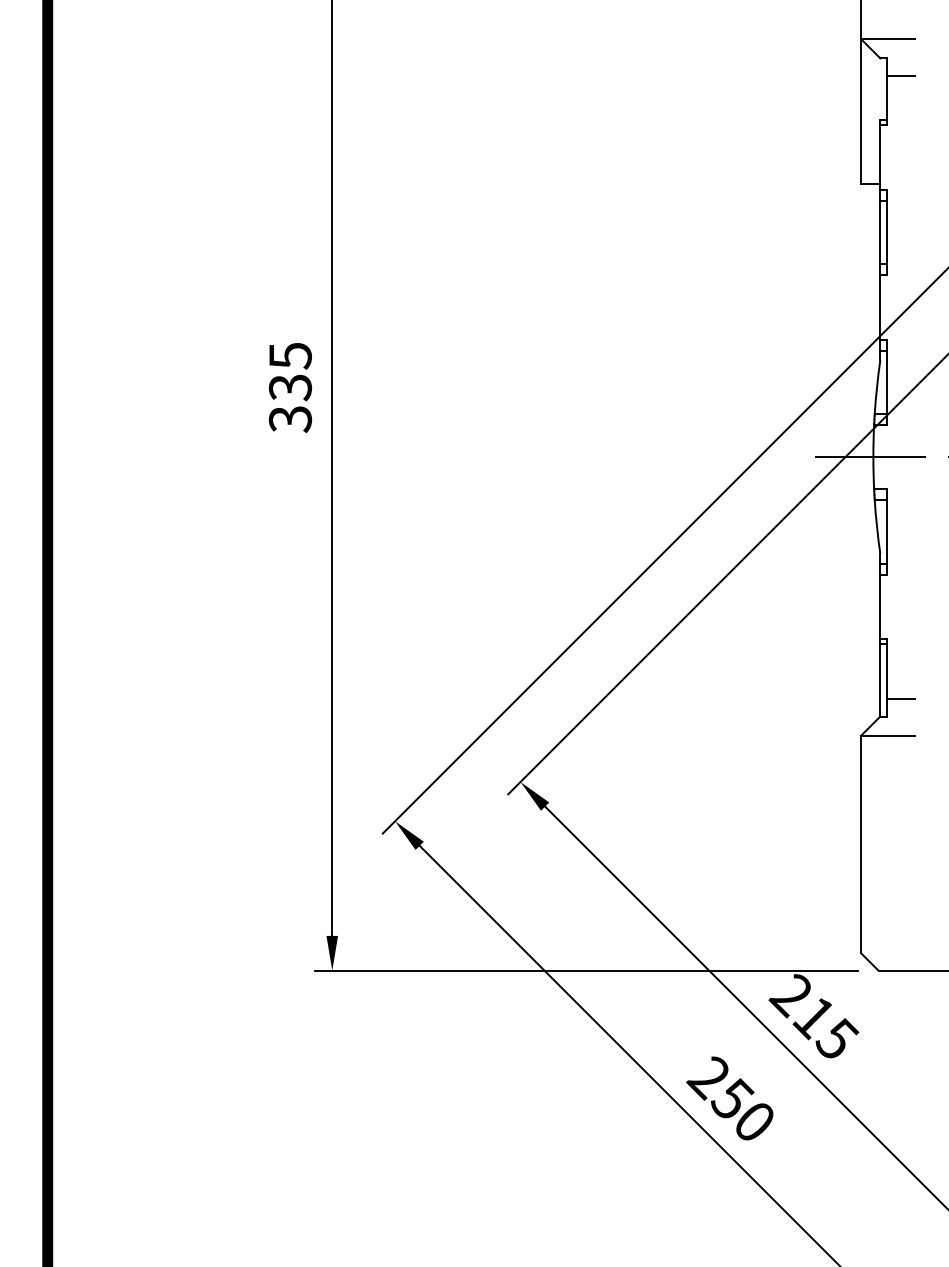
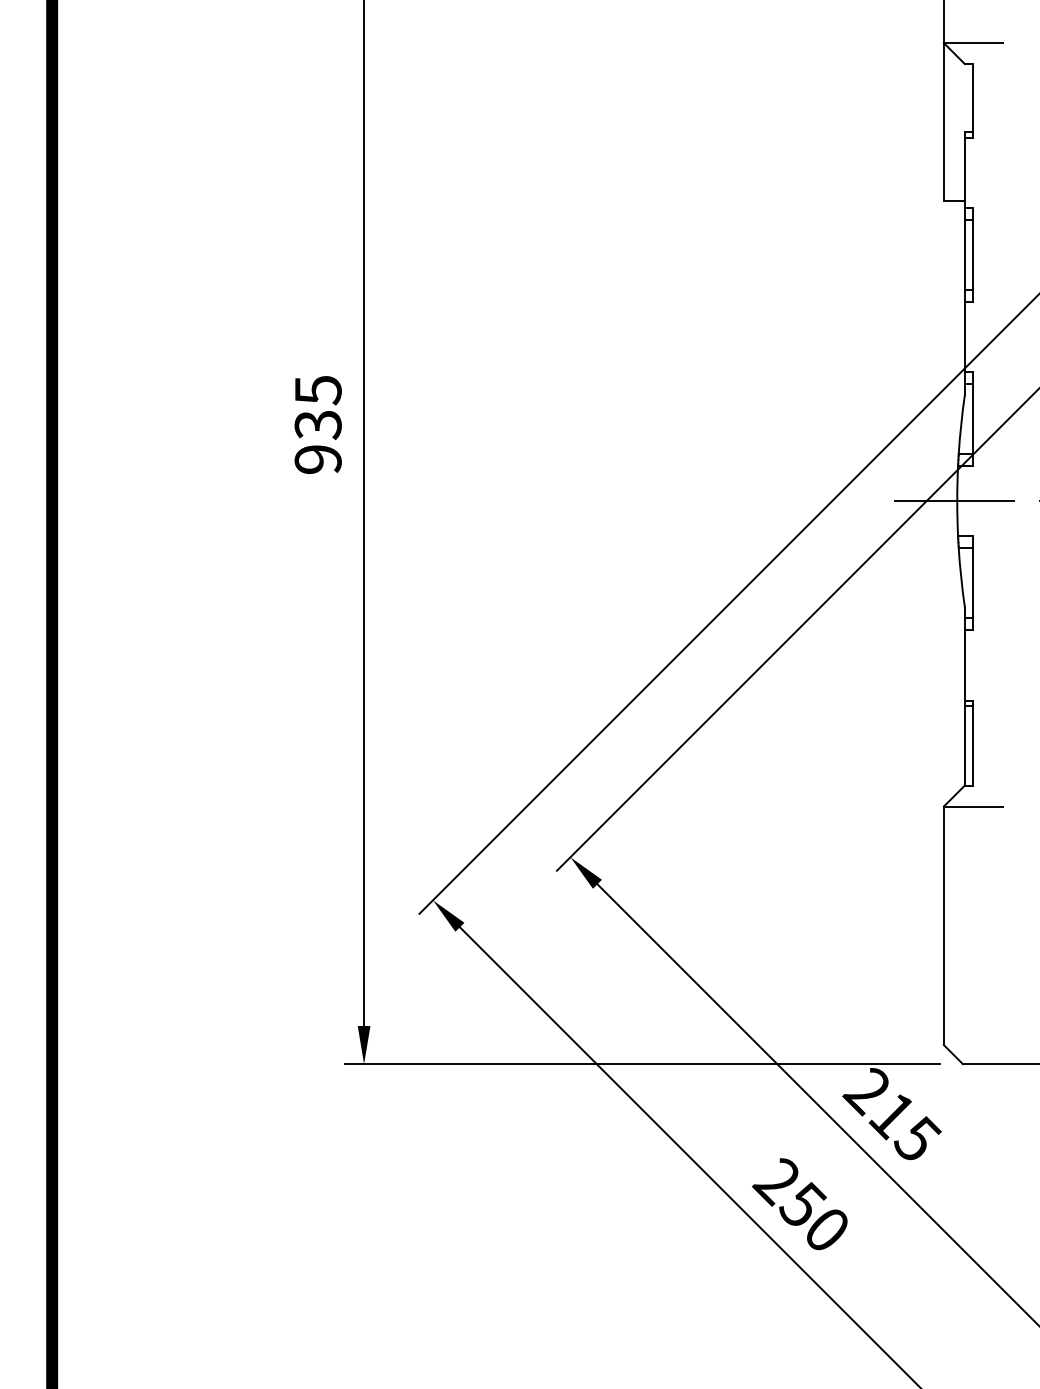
line: (901, 75) -> (988, 82), removed
text: (290, 419) -> (318, 459), 335 -> 935
line: (901, 699) -> (988, 766), removed

